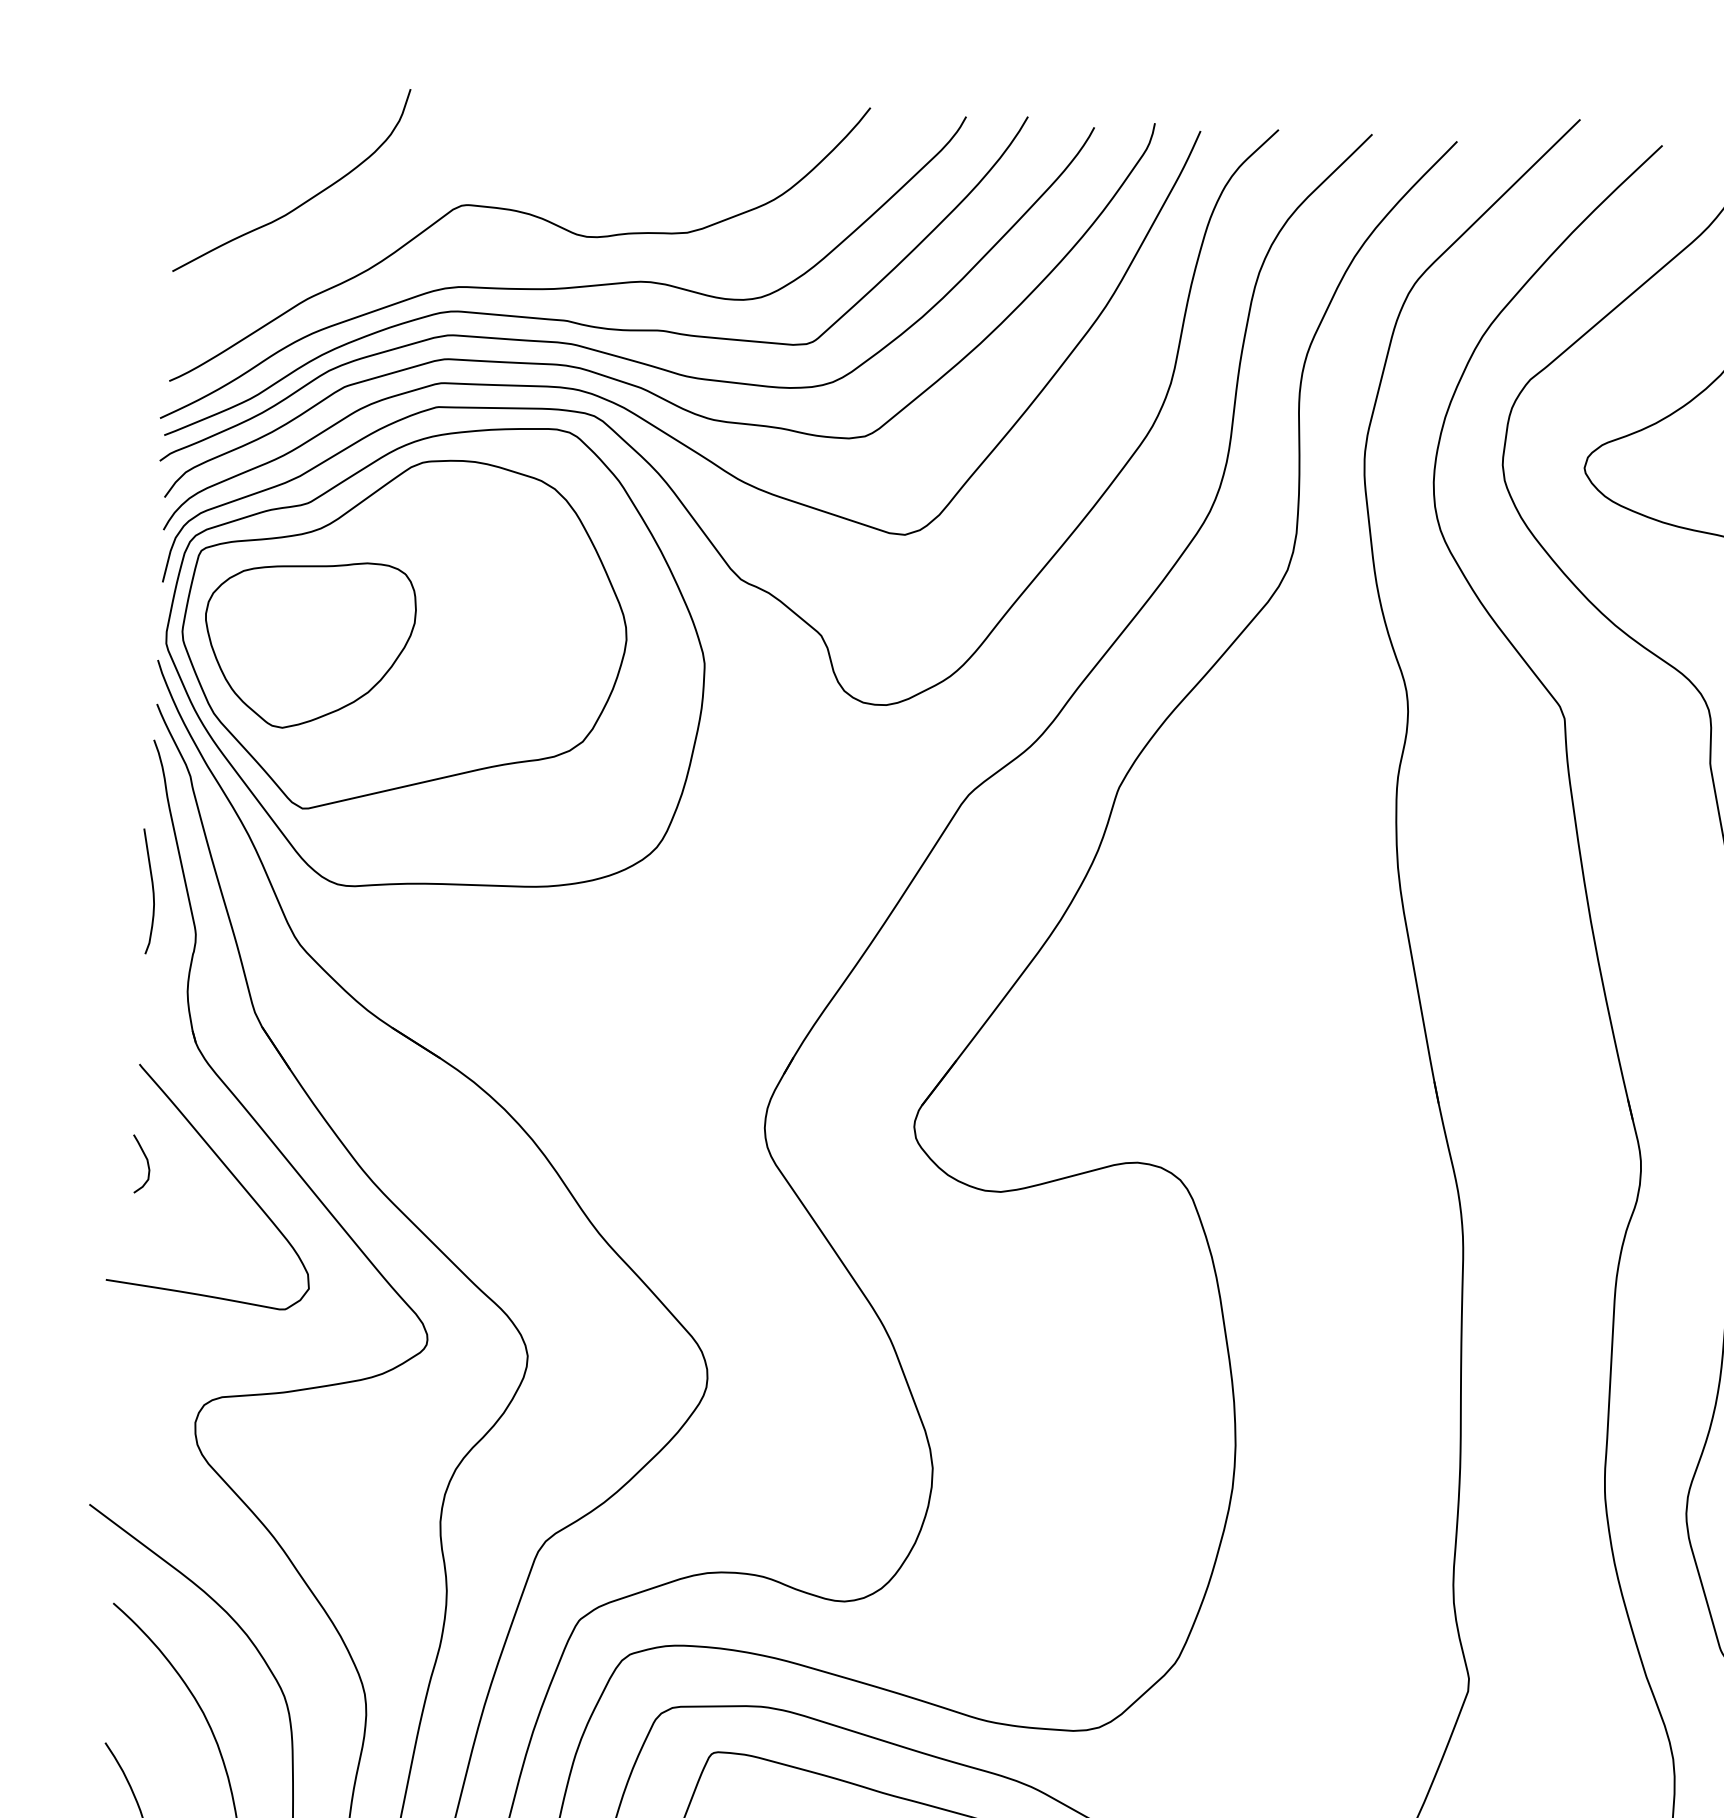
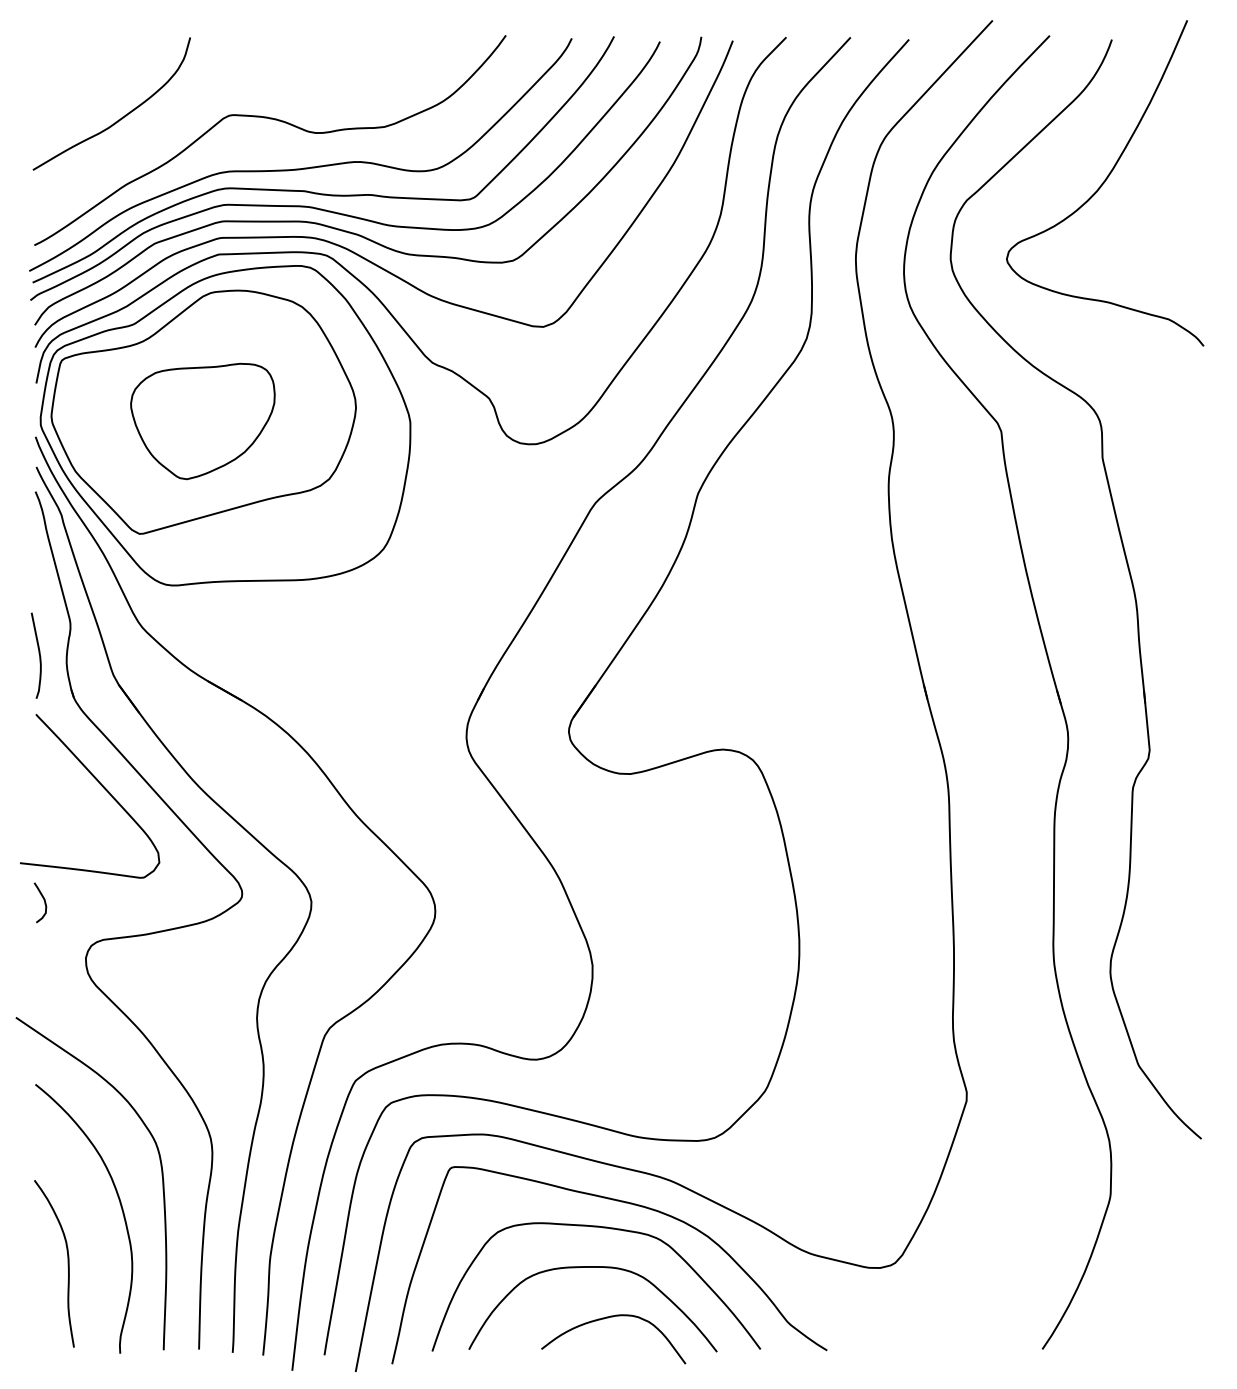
part: (308, 644) -> (202, 421), moved
curve: (151, 889) -> (38, 654), moved
curve: (145, 1161) -> (43, 900), moved

